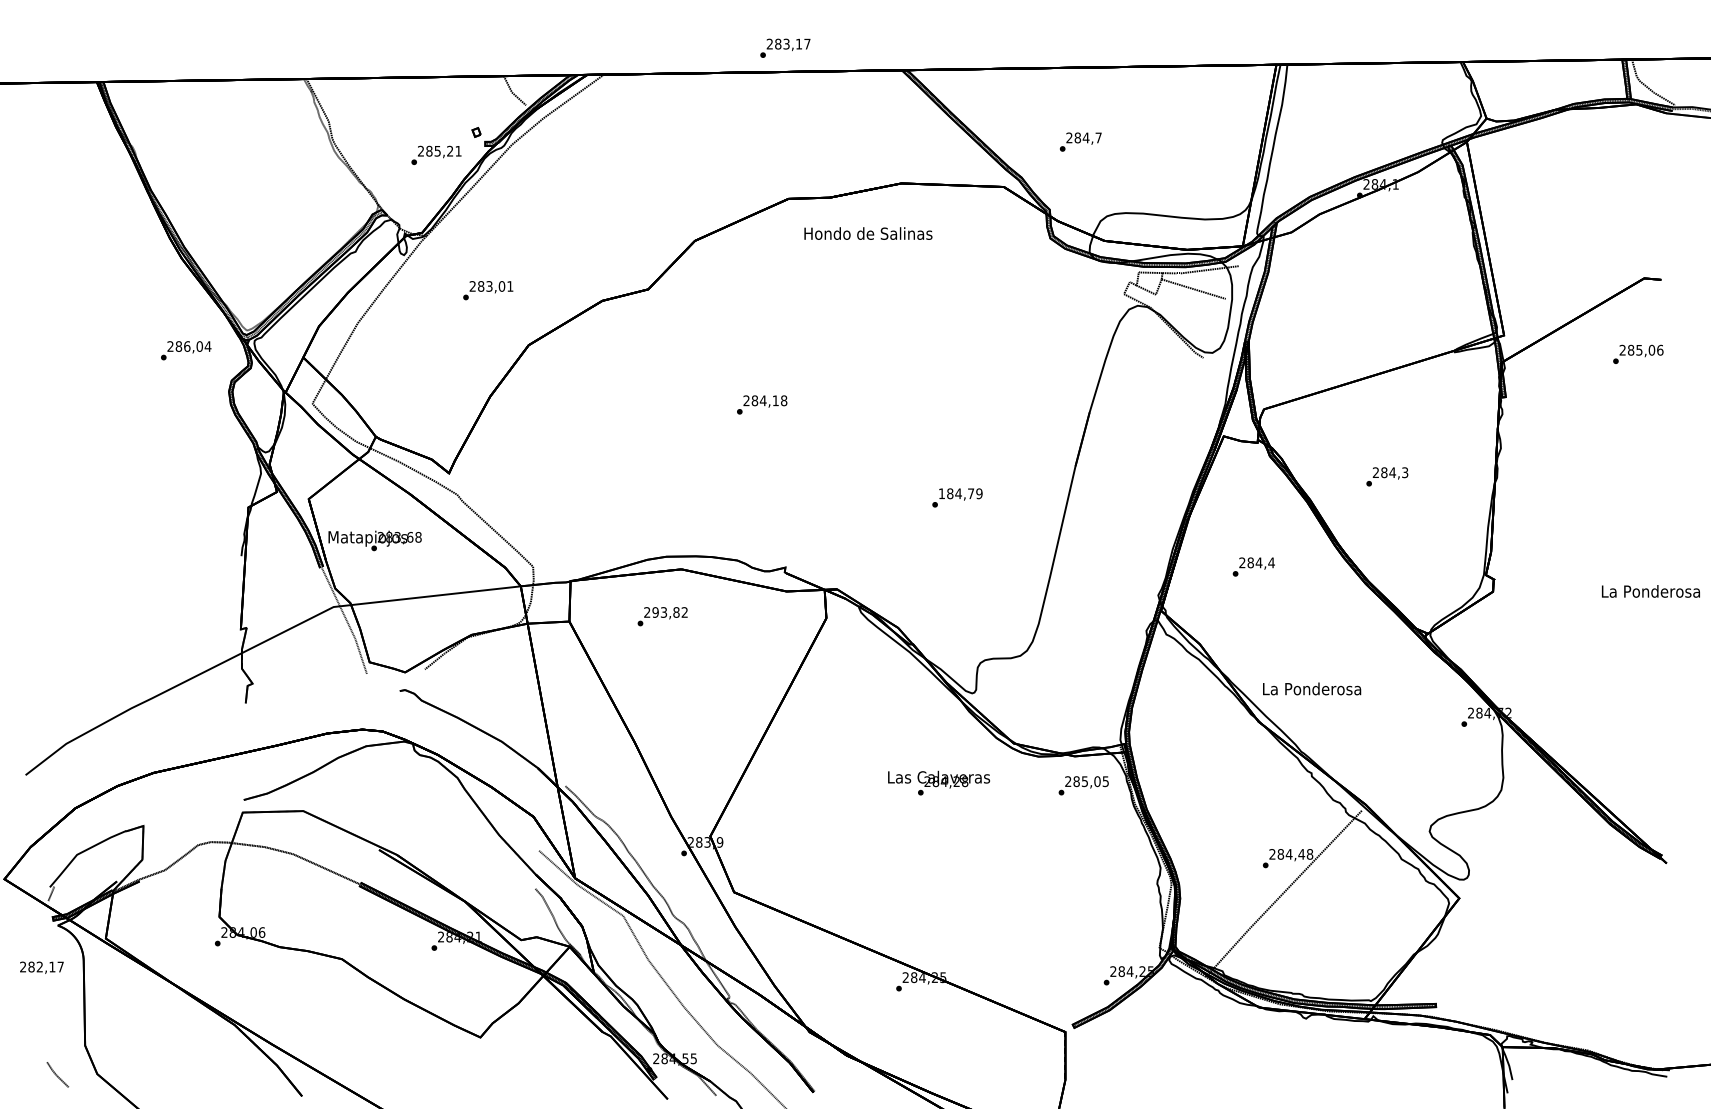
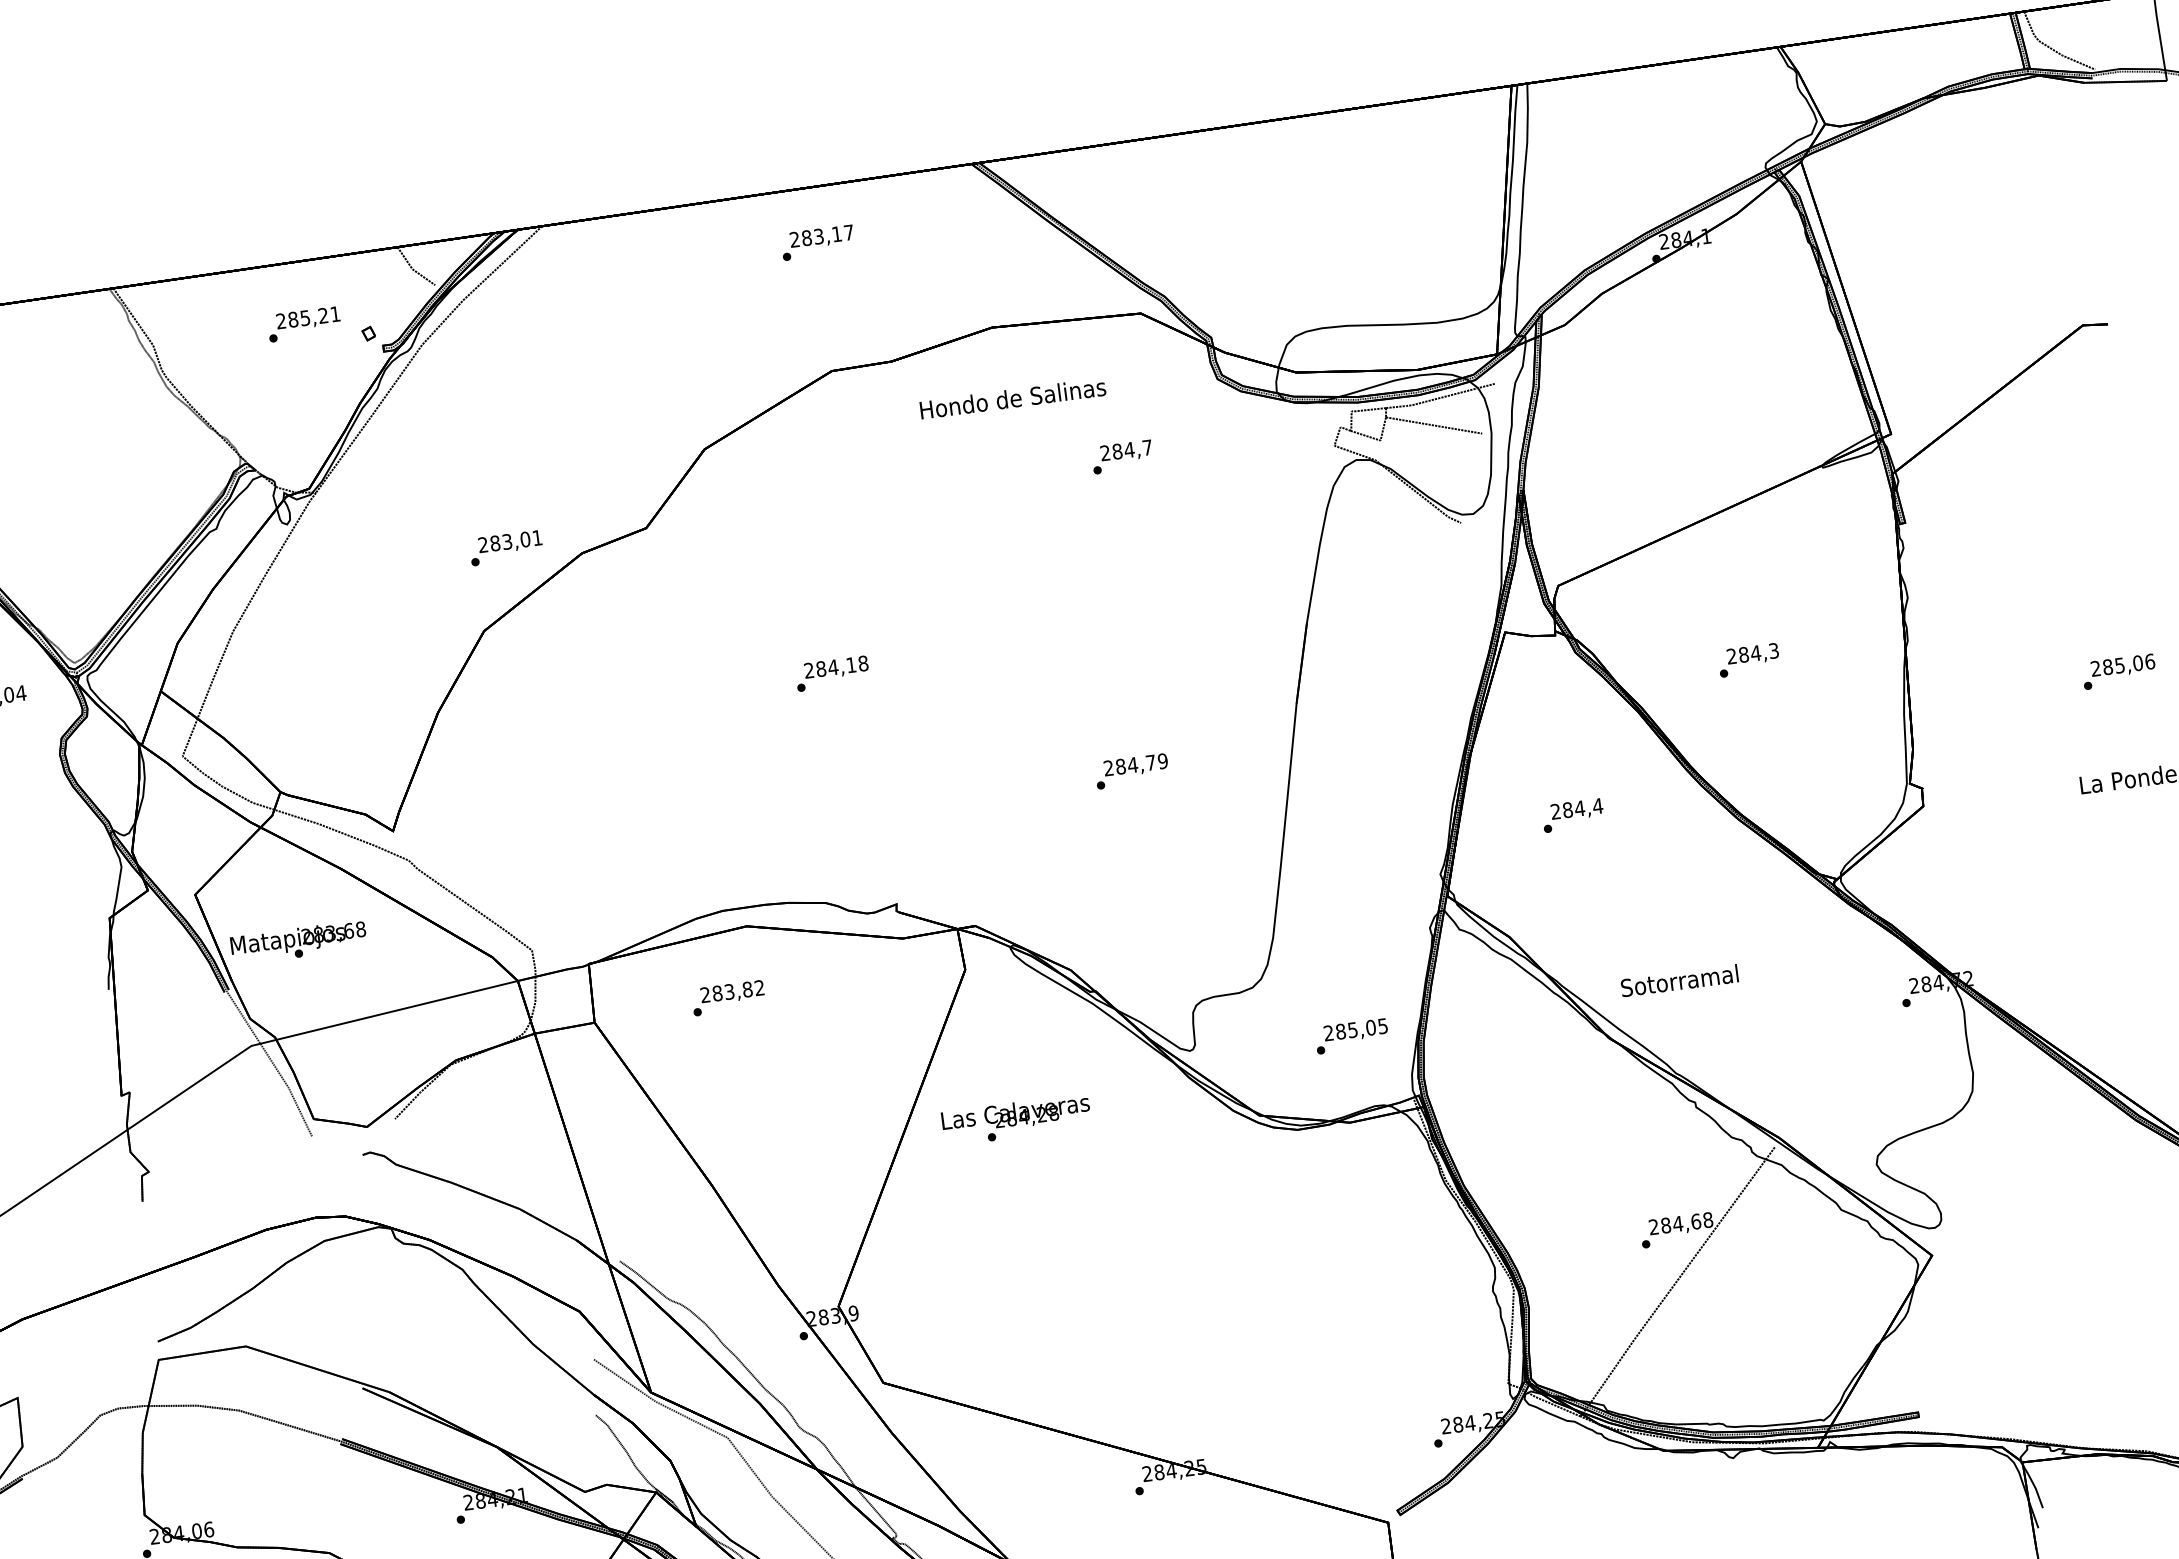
text: (785, 47) -> (817, 241), moved
text: (1080, 141) -> (1121, 456), moved
text: (436, 154) -> (304, 323), moved
text: (868, 233) -> (1013, 398), moved
text: (488, 290) -> (506, 547), moved
text: (1638, 353) -> (2119, 670), moved
text: (941, 493) -> (1108, 767), 184,79 -> 284,79
text: (655, 612) -> (717, 993), 293,82 -> 283,82
text: (1312, 688) -> (1680, 980), La Ponderosa -> Sotorramal
text: (938, 782) -> (1015, 1119), moved
text: (1083, 785) -> (1351, 1035), moved
text: (1301, 854) -> (1695, 1221), 284,48 -> 284,68

